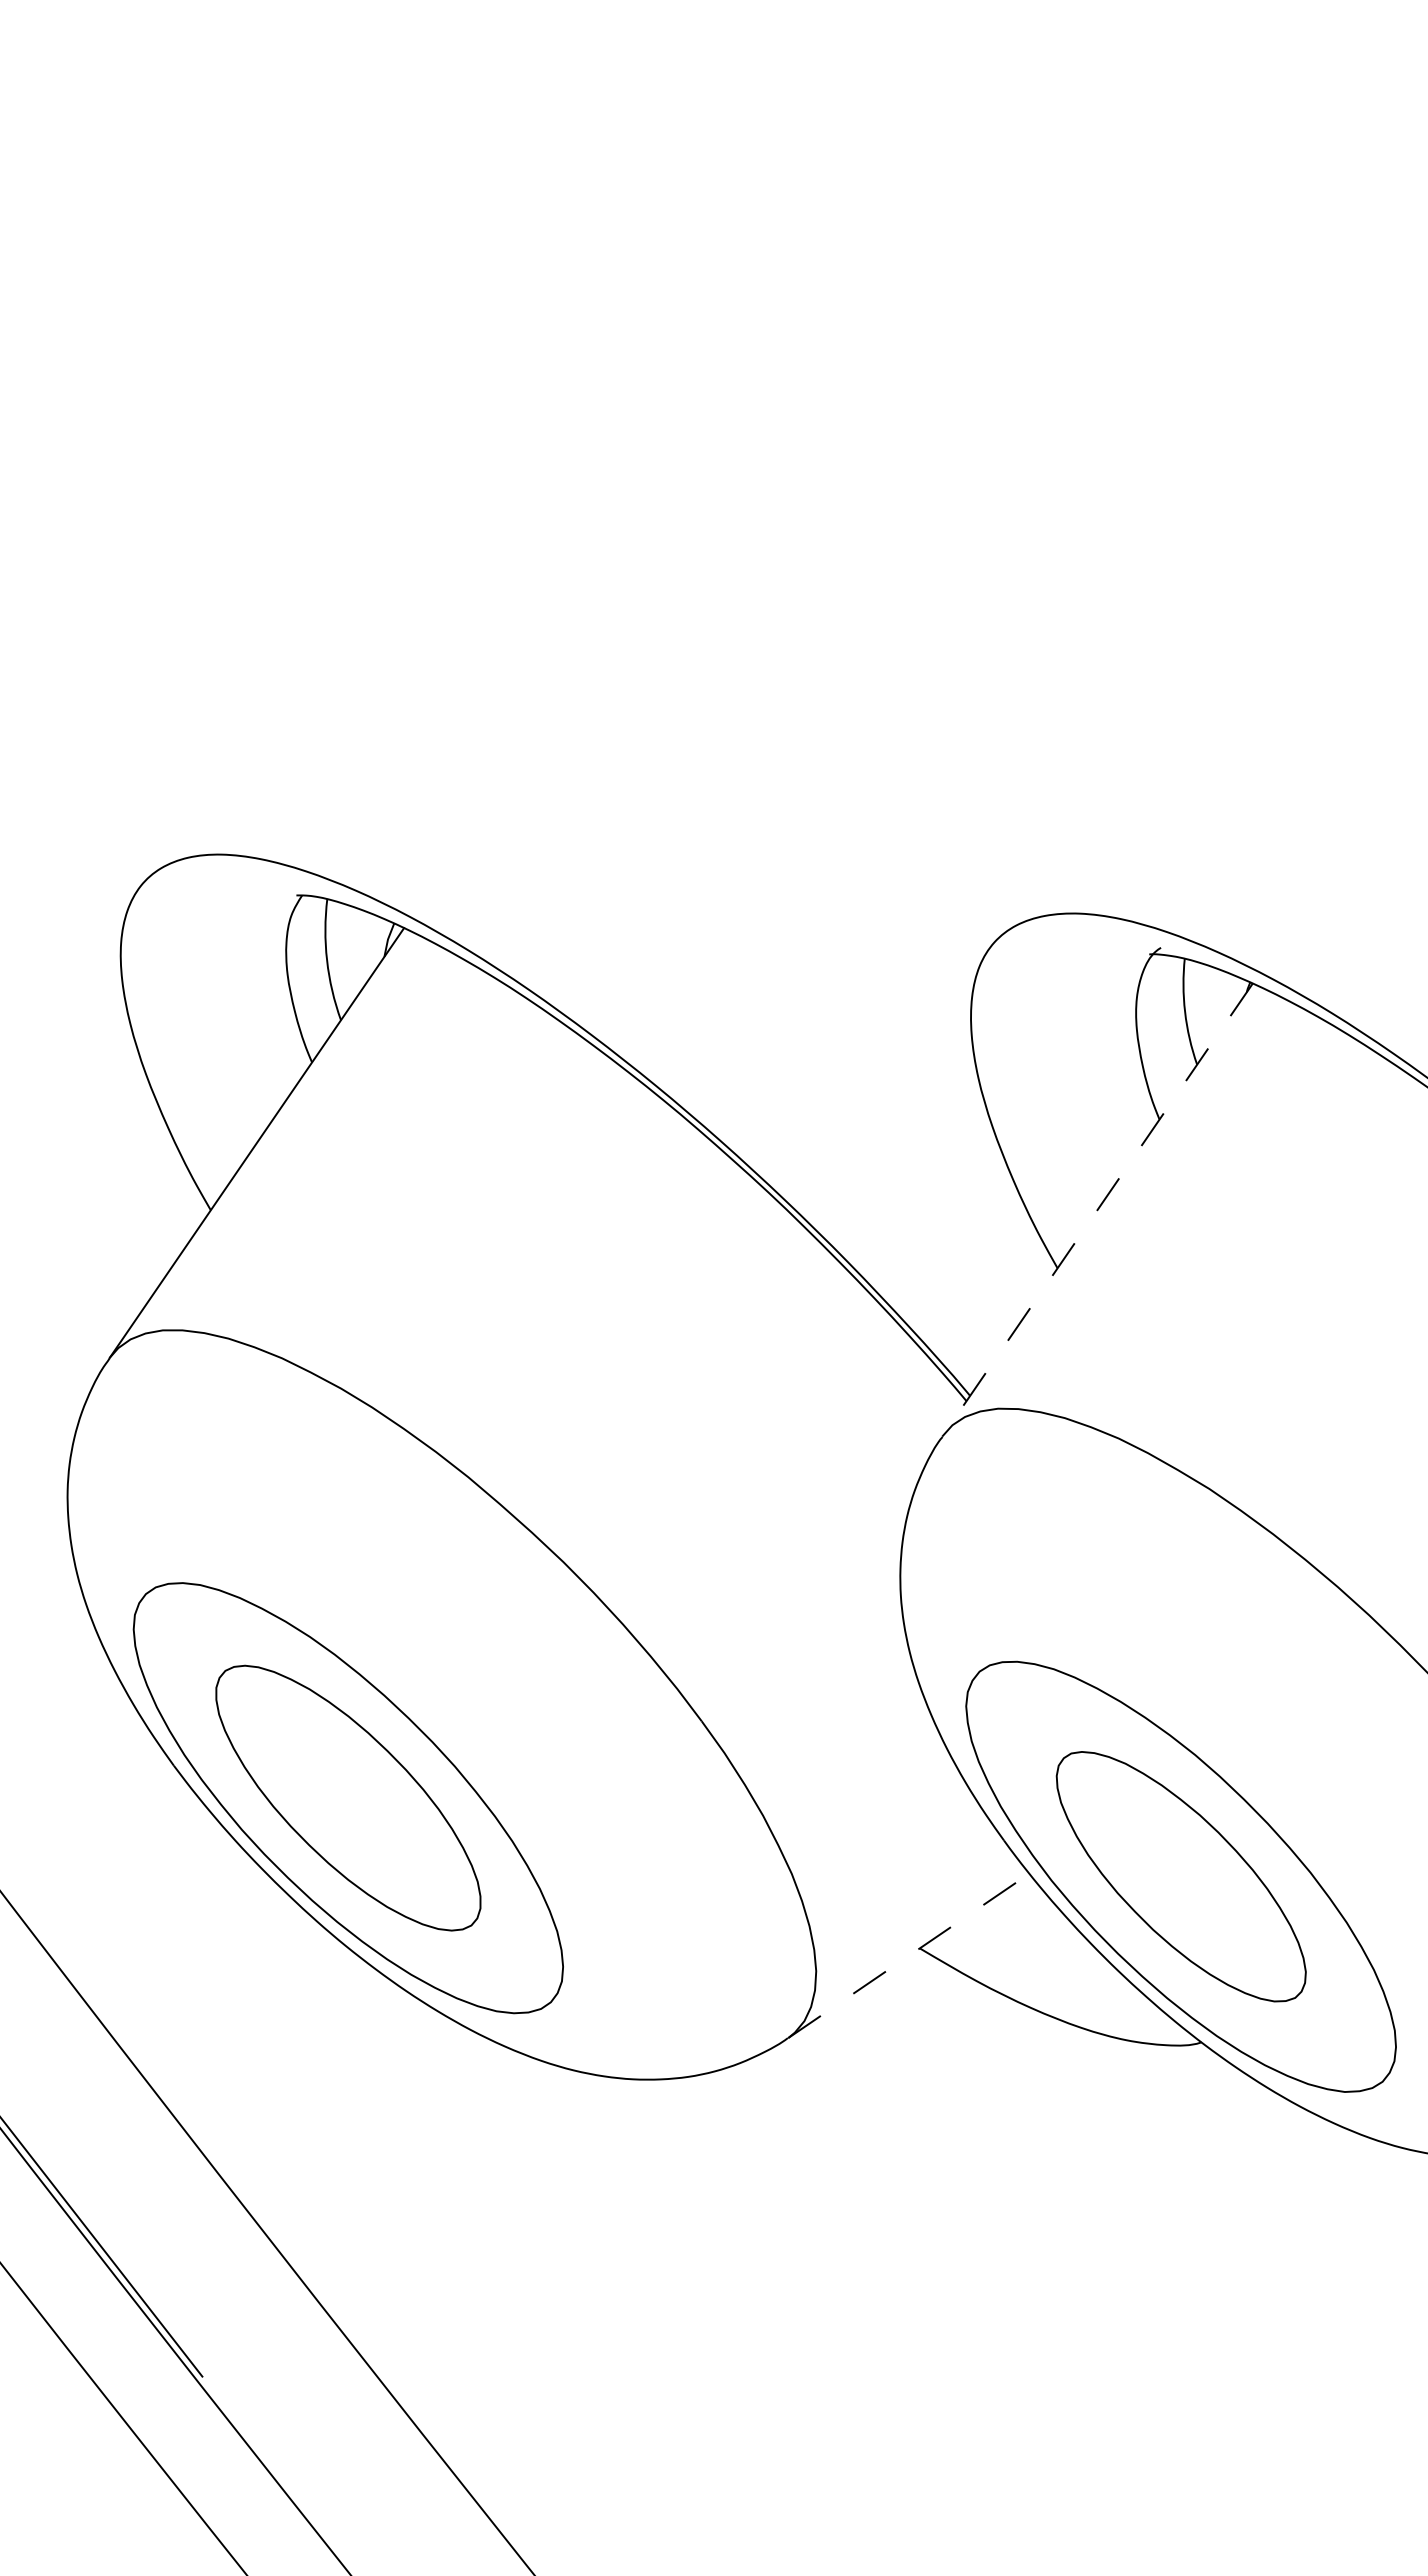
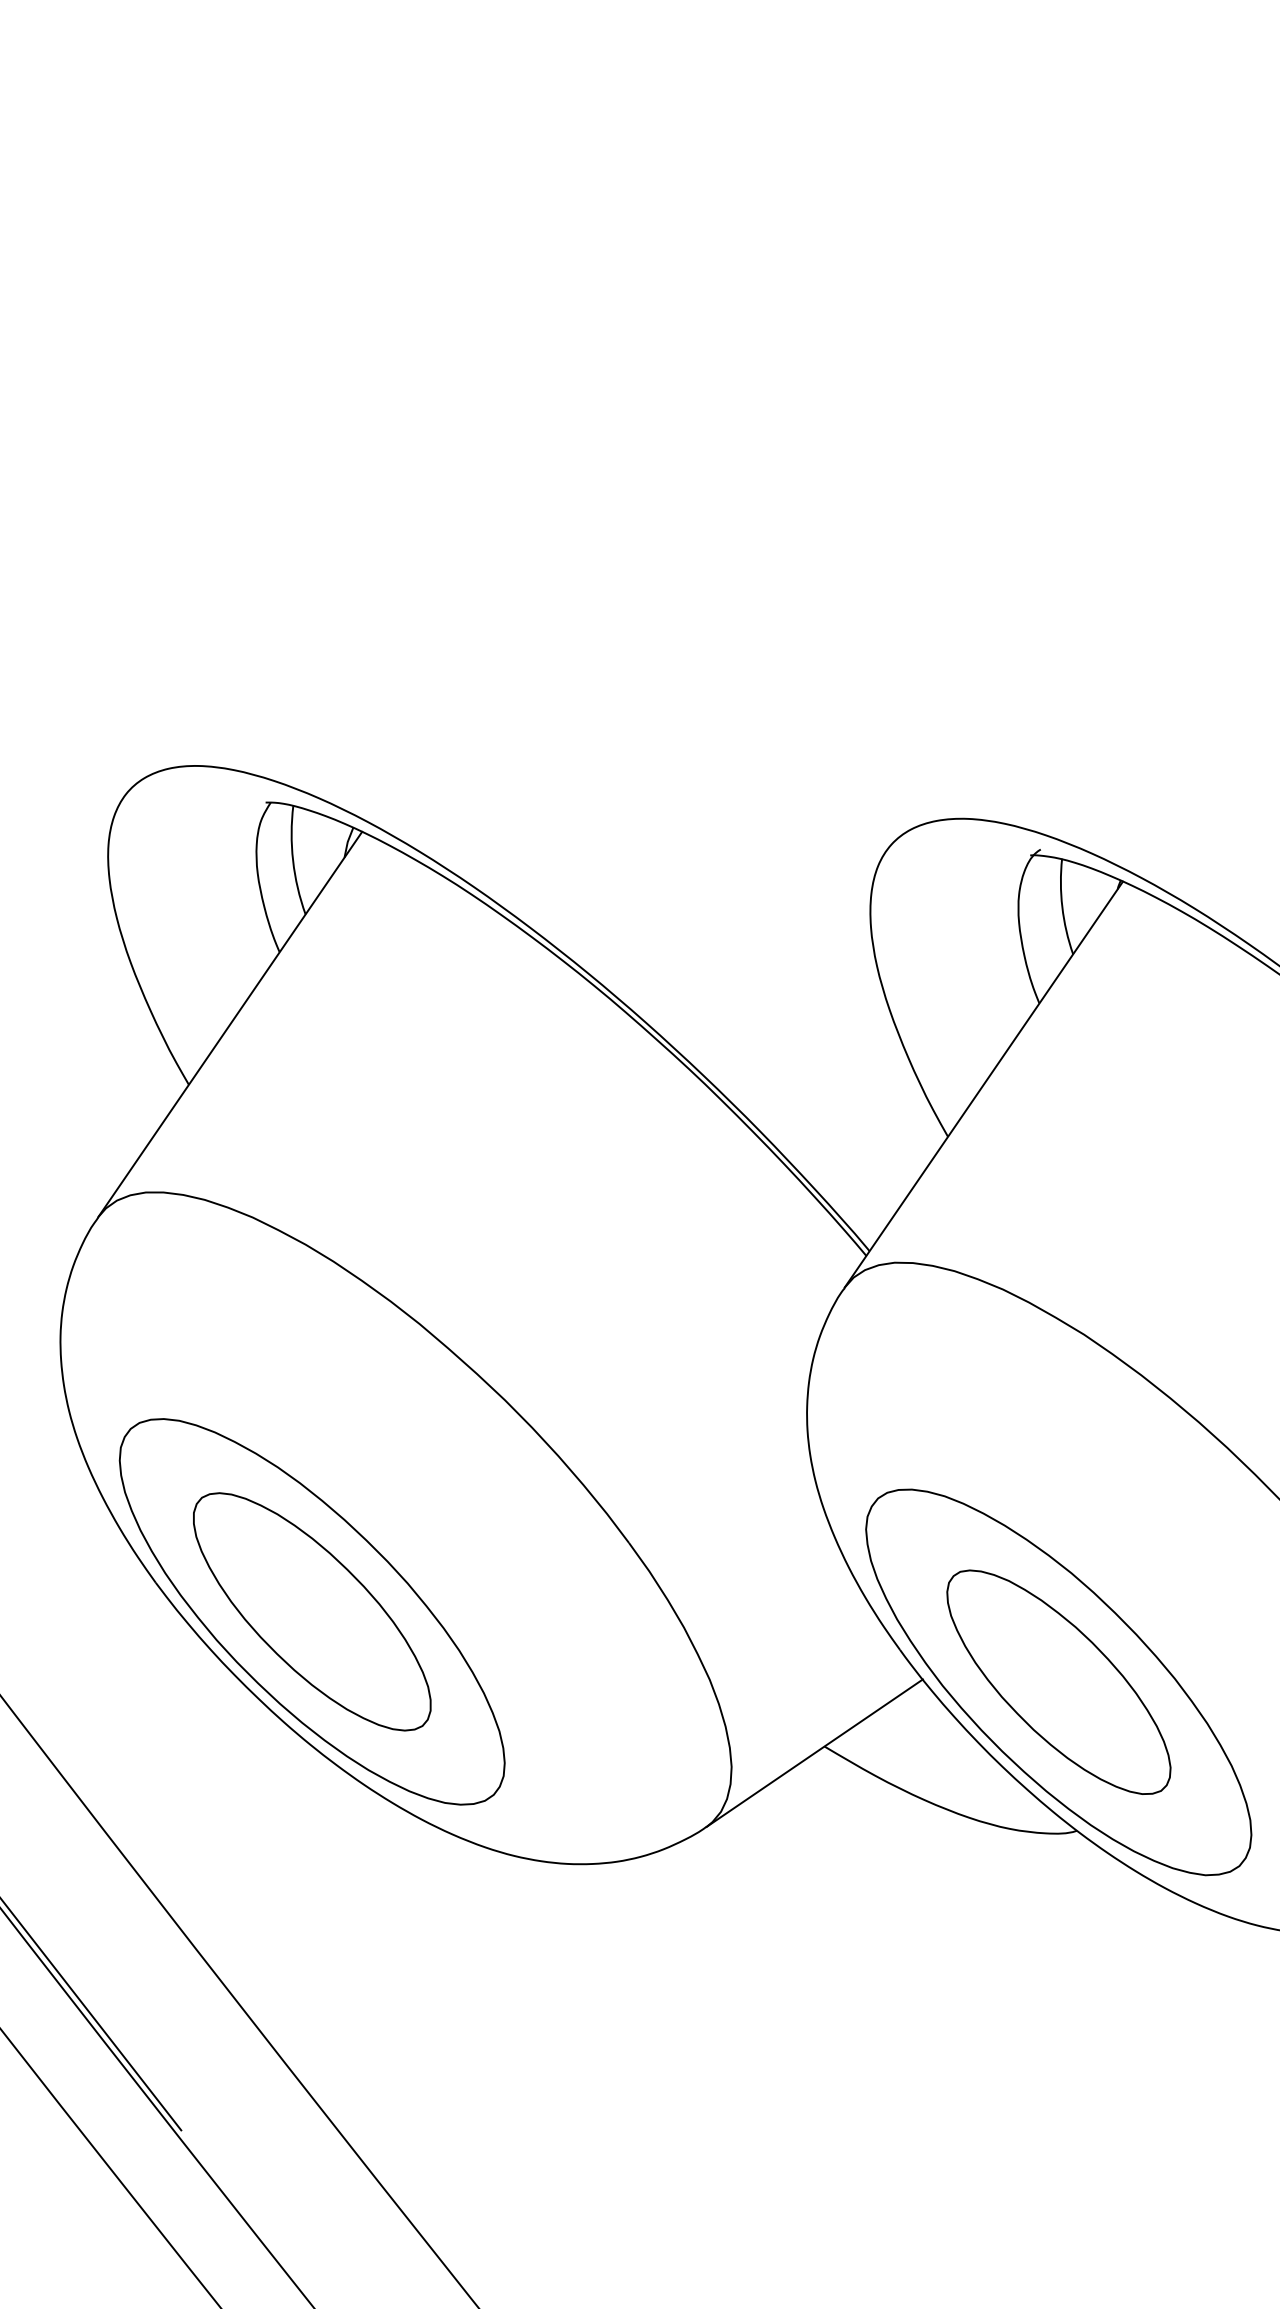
line: (1097, 1210) -> (983, 1085), dashed -> solid
line: (909, 1955) -> (815, 1752), dashed -> solid

